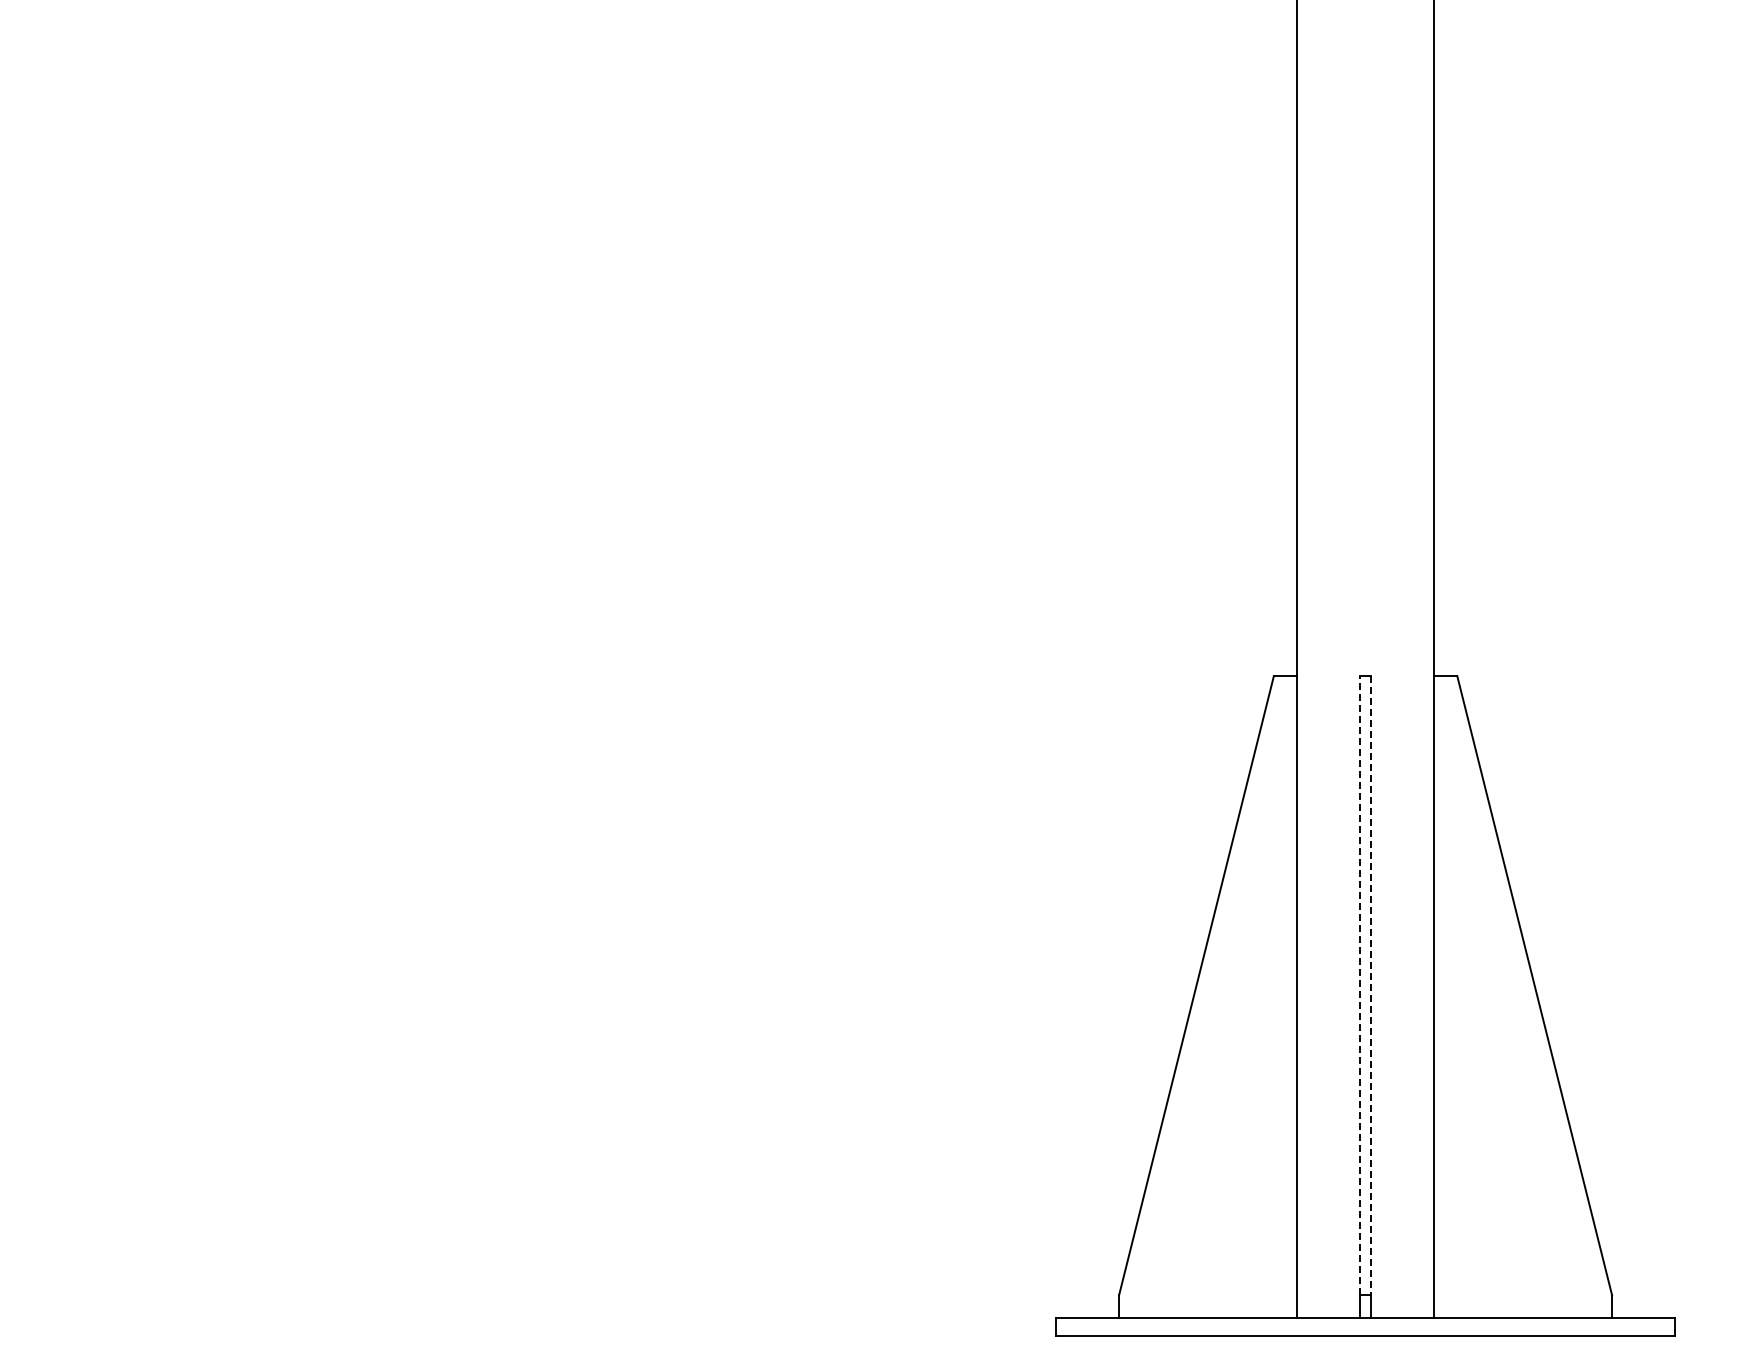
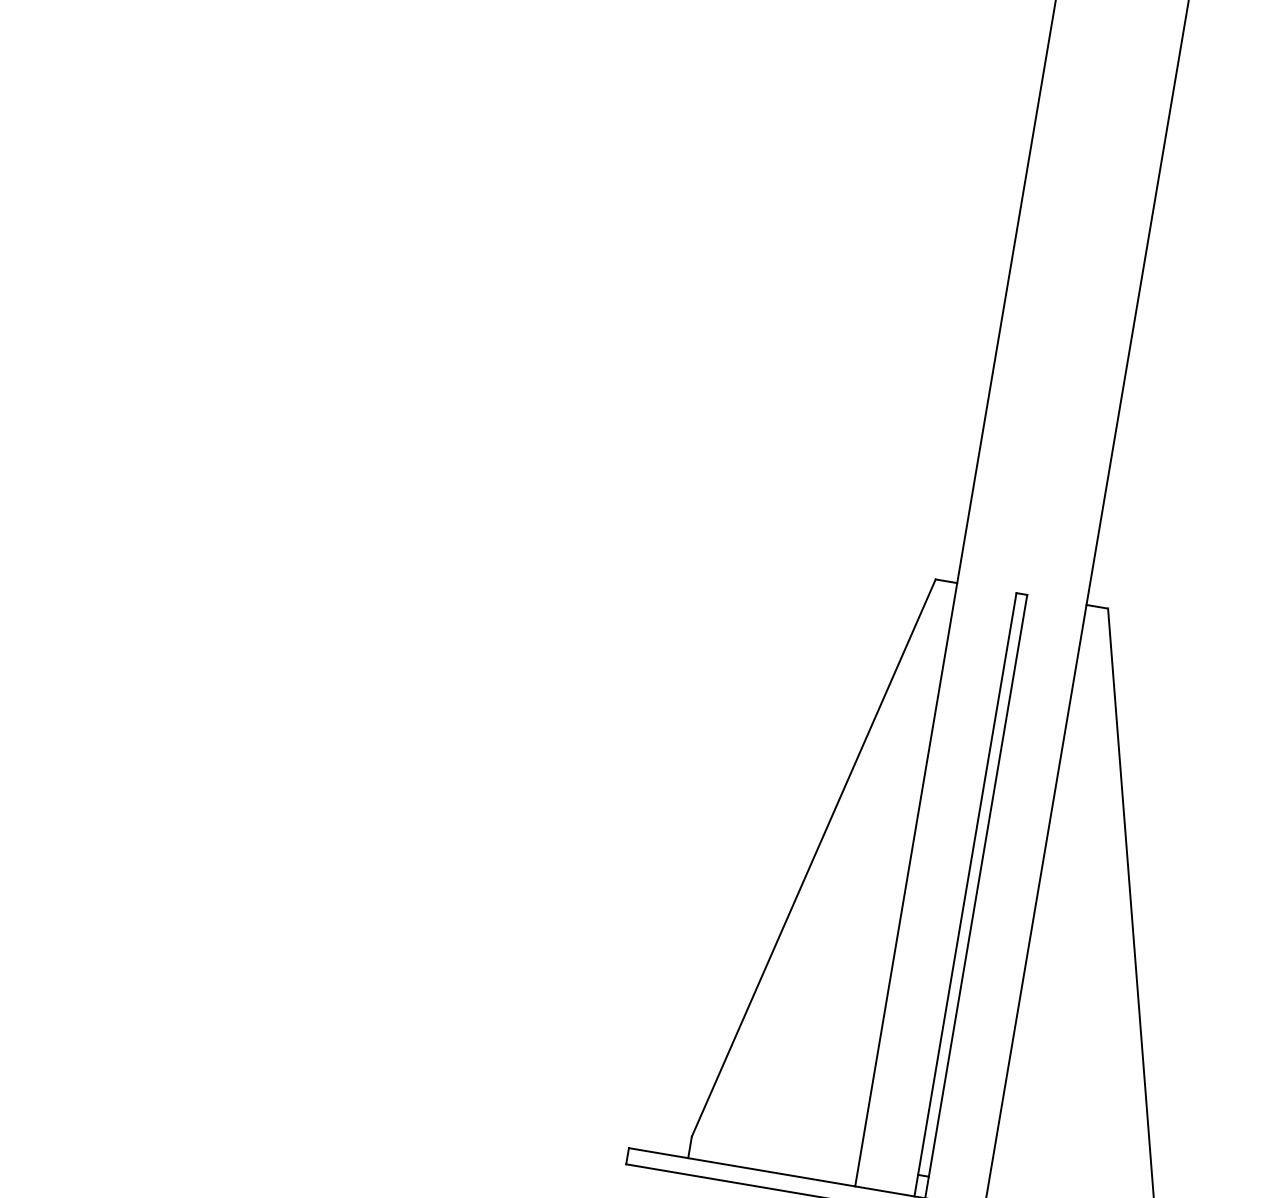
line: (1359, 985) -> (967, 883), dashed -> solid
line: (1371, 985) -> (978, 885), dashed -> solid

